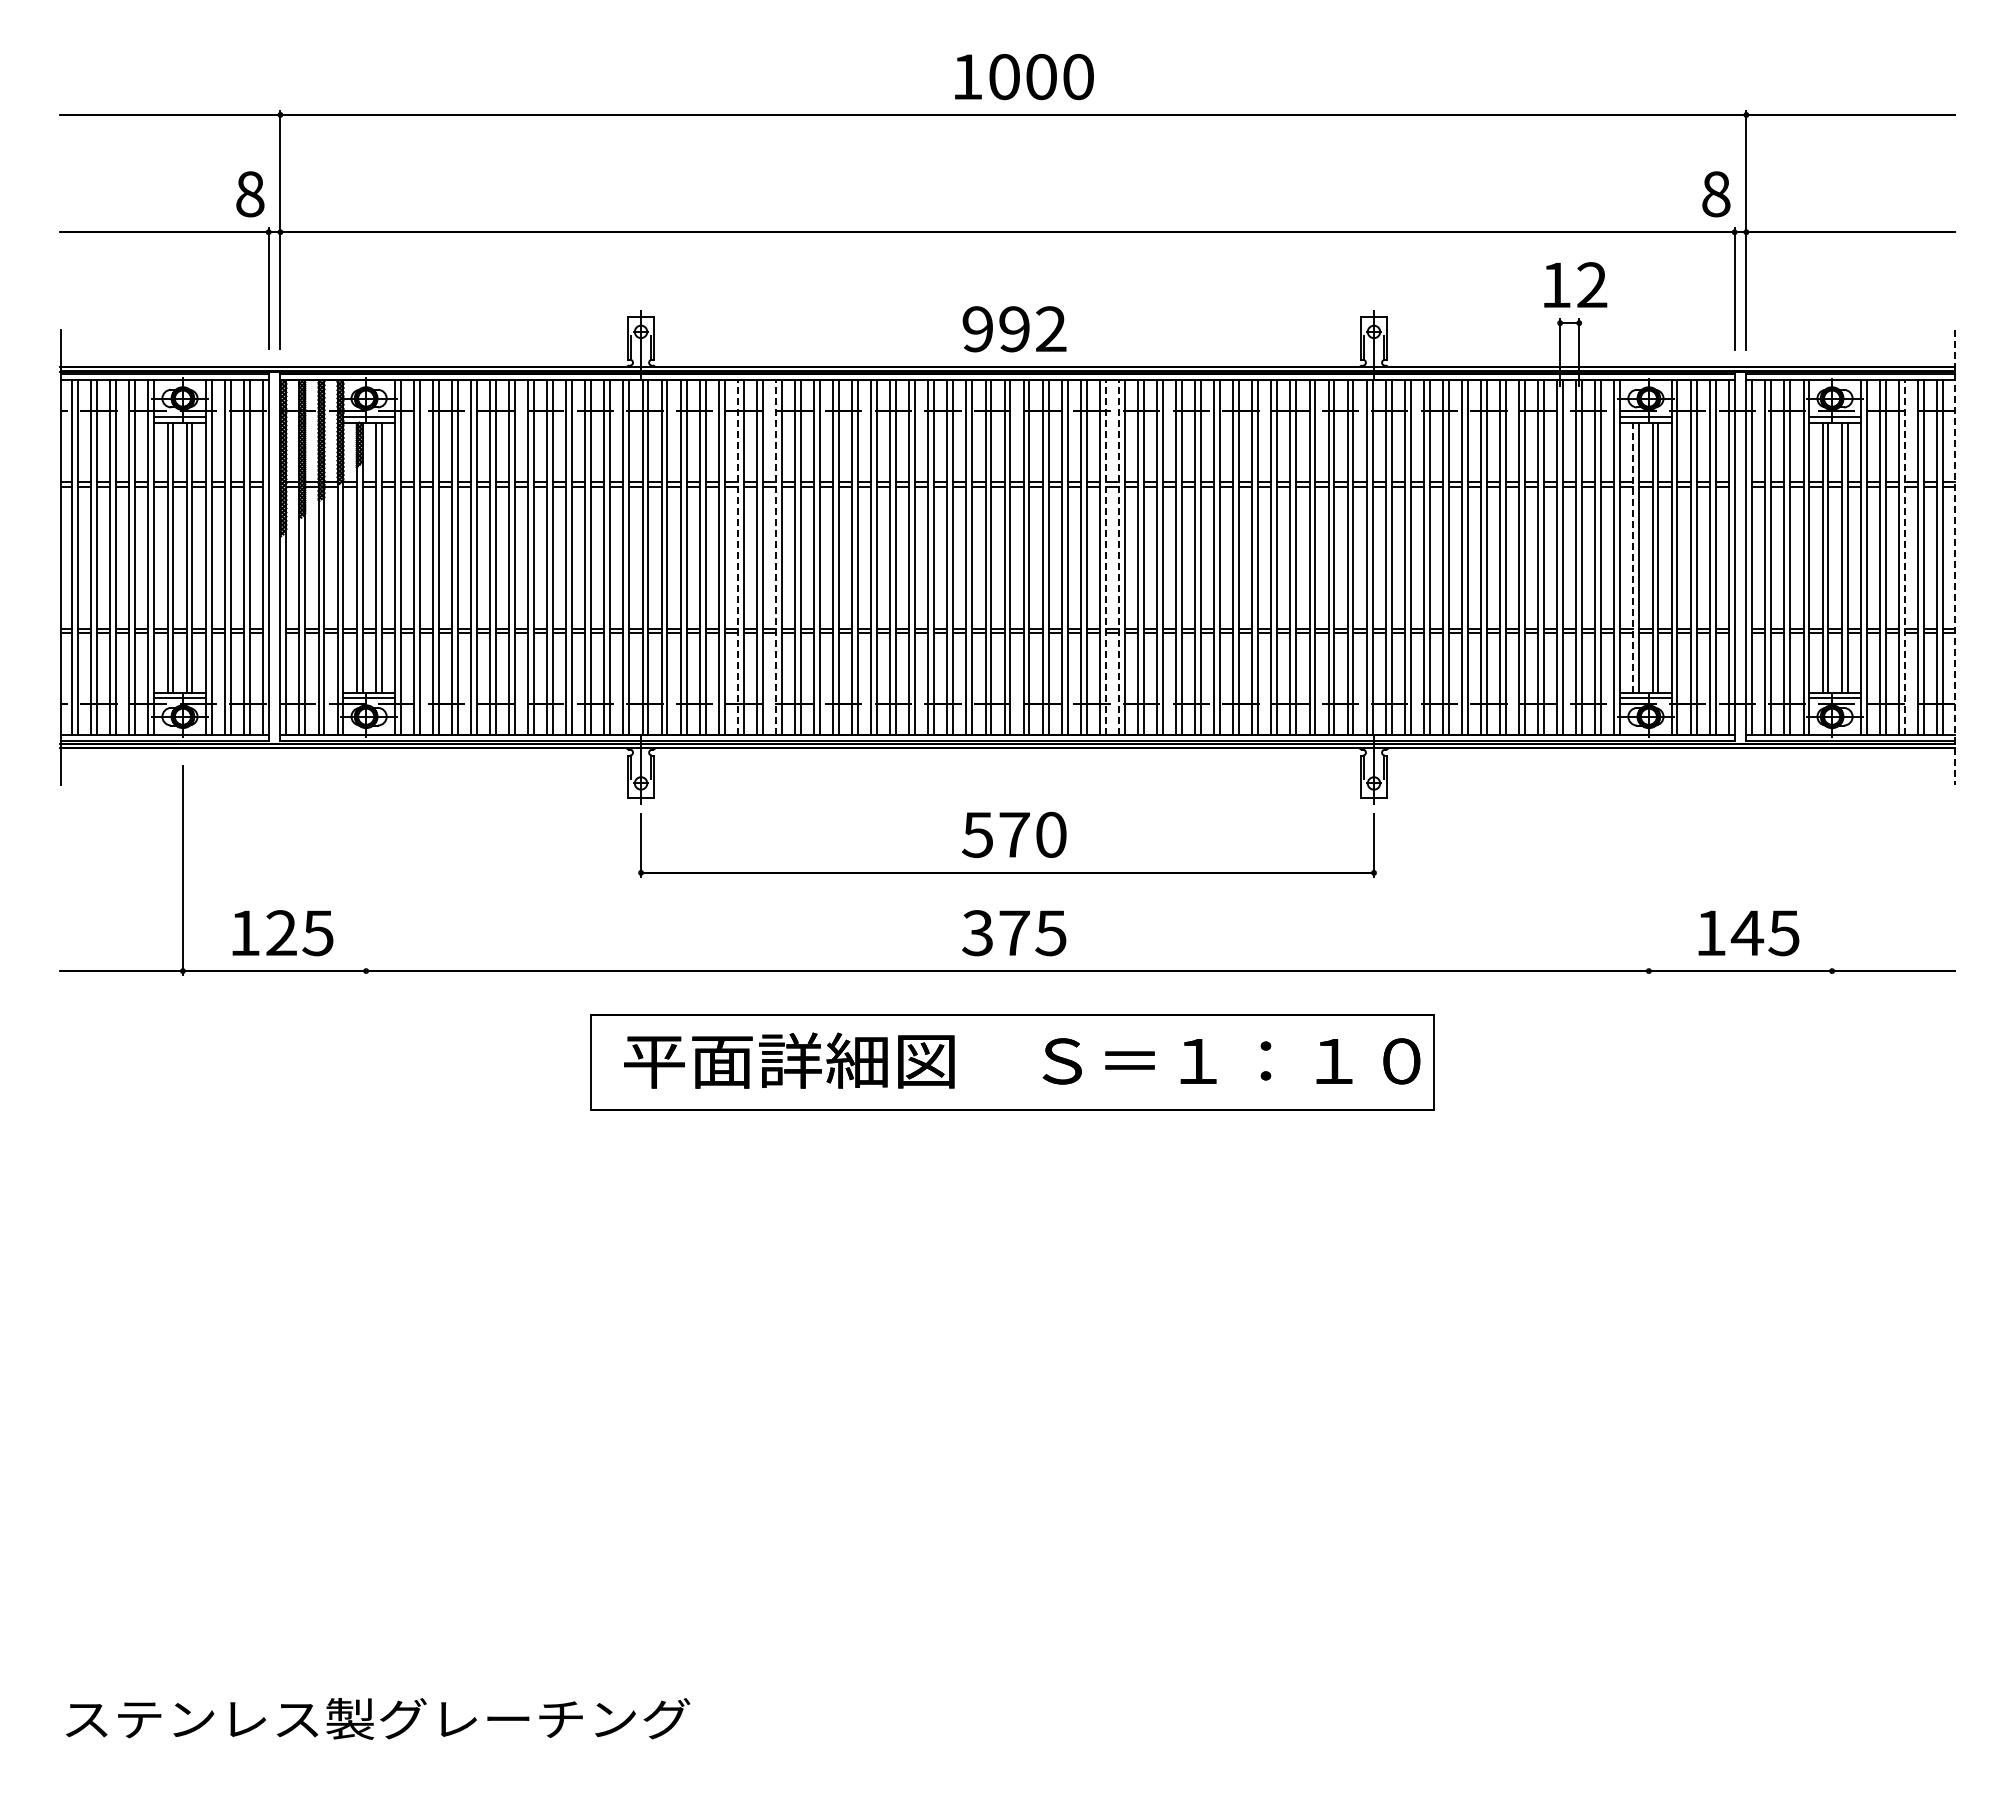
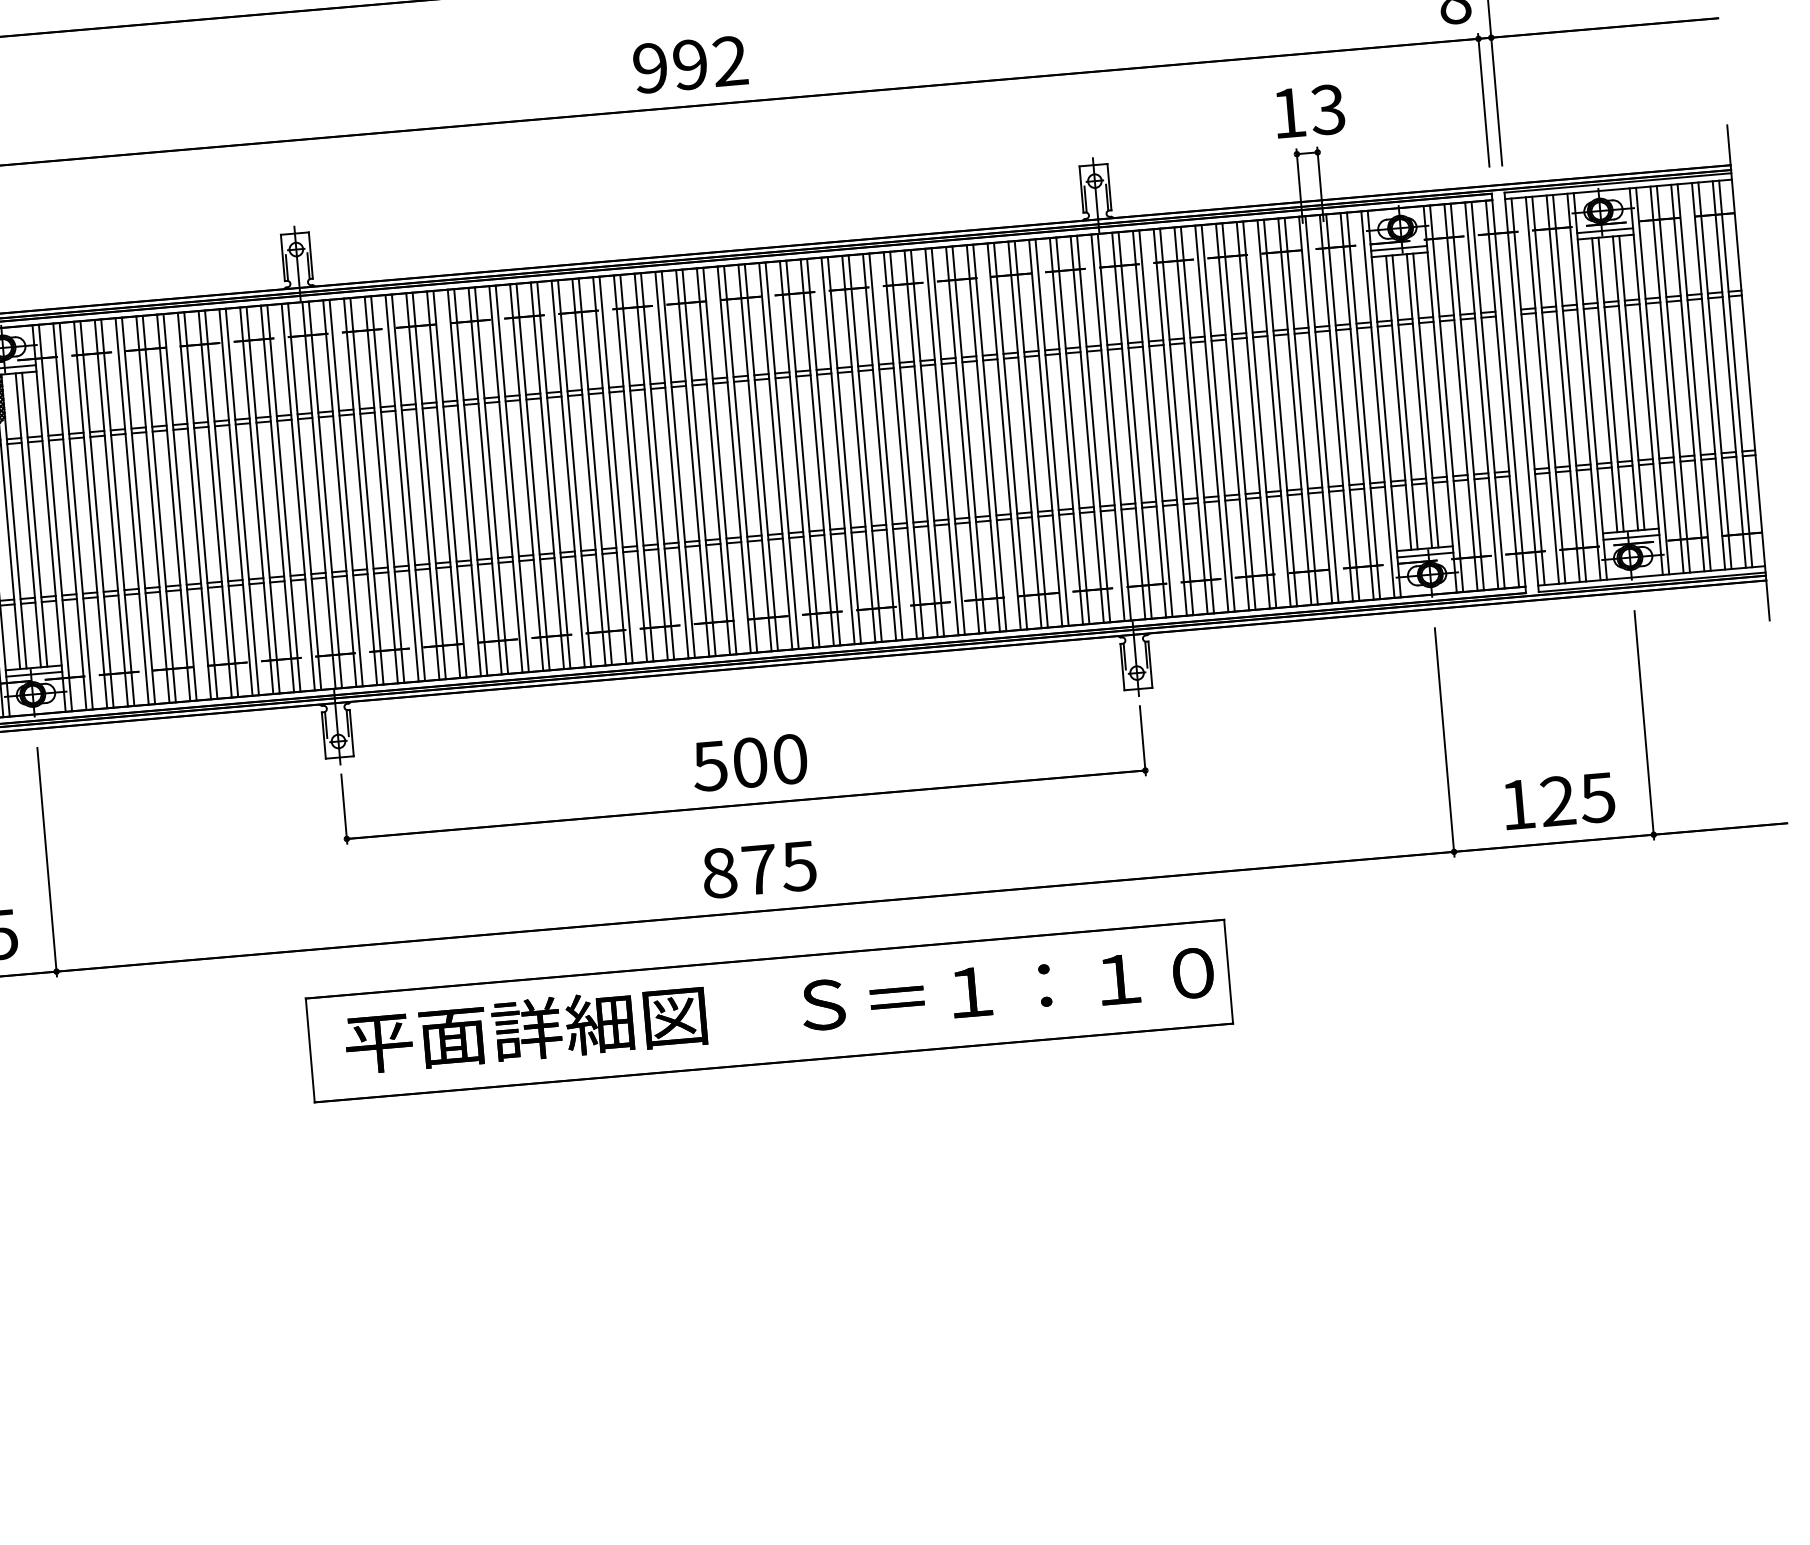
text: (1591, 285) -> (1327, 110), 12 -> 13
text: (1014, 329) -> (690, 64), moved
line: (737, 557) -> (422, 486), dashed -> solid
line: (775, 557) -> (463, 482), dashed -> solid
line: (1105, 557) -> (823, 451), dashed -> solid
line: (1118, 557) -> (837, 450), dashed -> solid
line: (1633, 557) -> (1398, 402), dashed -> solid
line: (1904, 557) -> (1693, 377), dashed -> solid
line: (1954, 558) -> (1748, 373), dashed -> solid
text: (1014, 834) -> (750, 762), 570 -> 500
line: (366, 870) -> (47, 862), added
line: (1648, 870) -> (1444, 742), added
line: (1832, 870) -> (1644, 725), added
text: (1747, 932) -> (1557, 800), 145 -> 125
text: (977, 933) -> (719, 873), 375 -> 875

